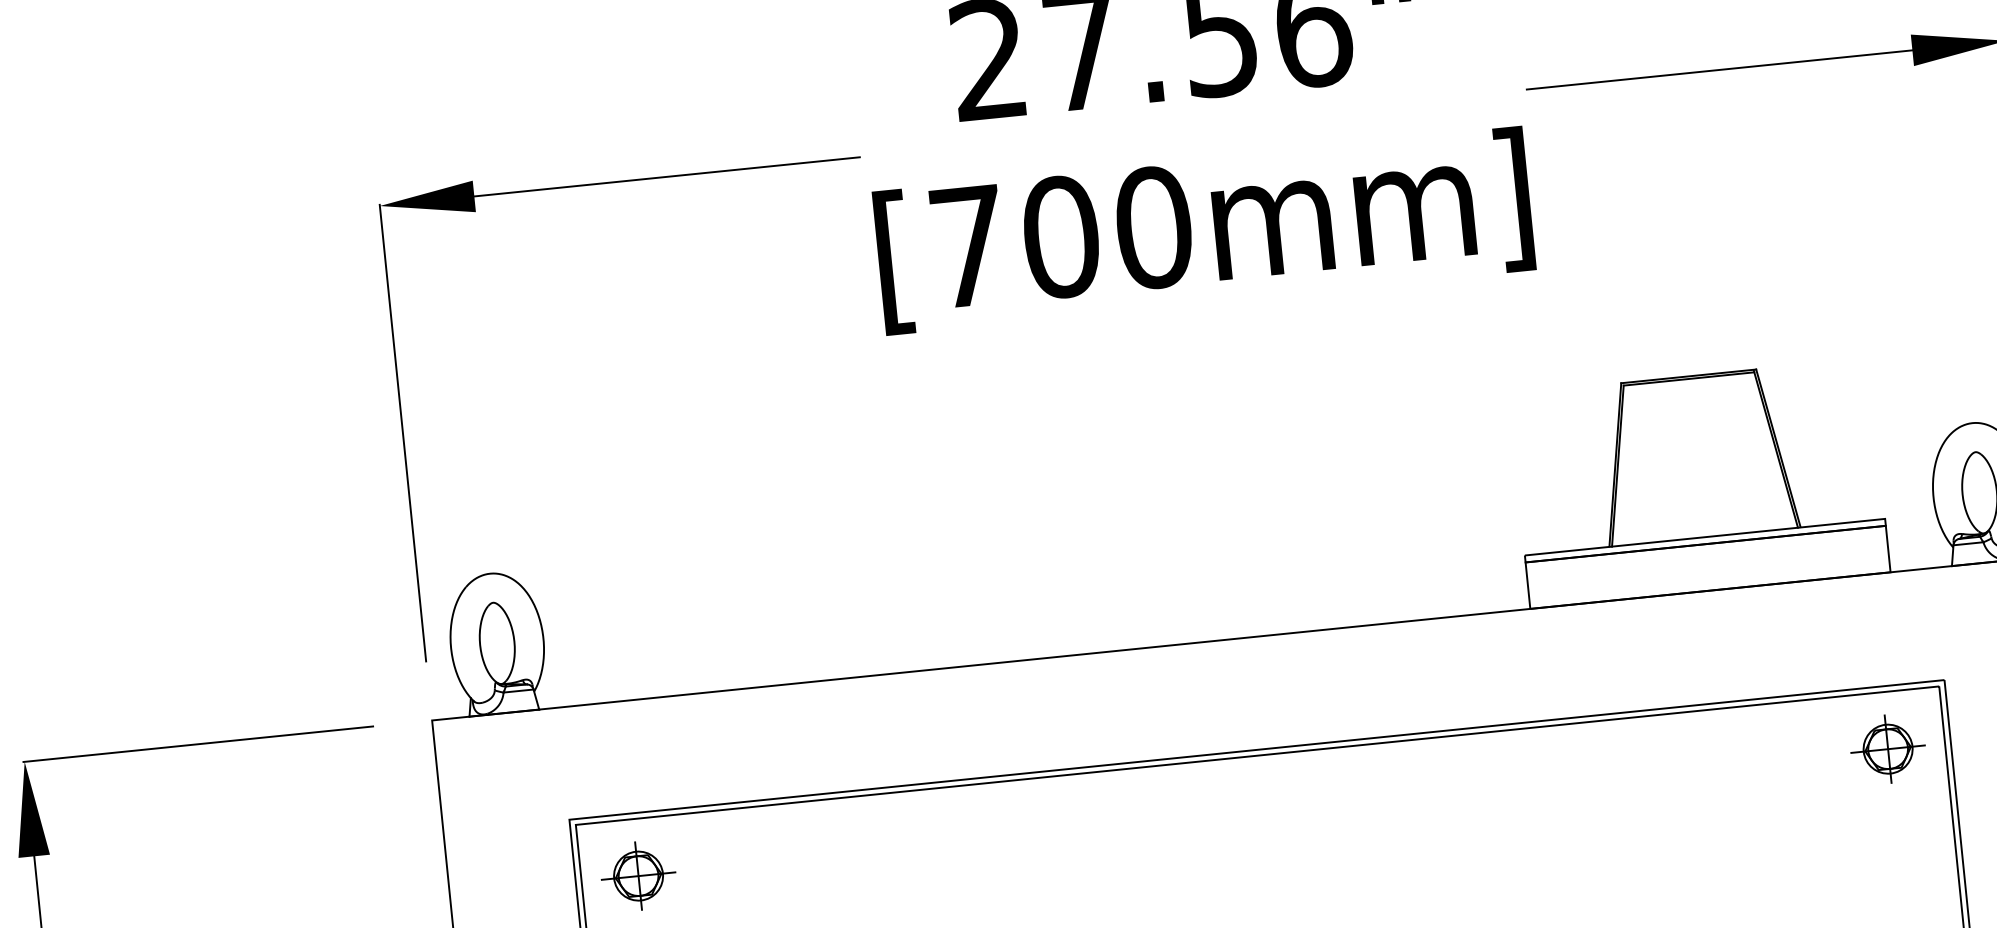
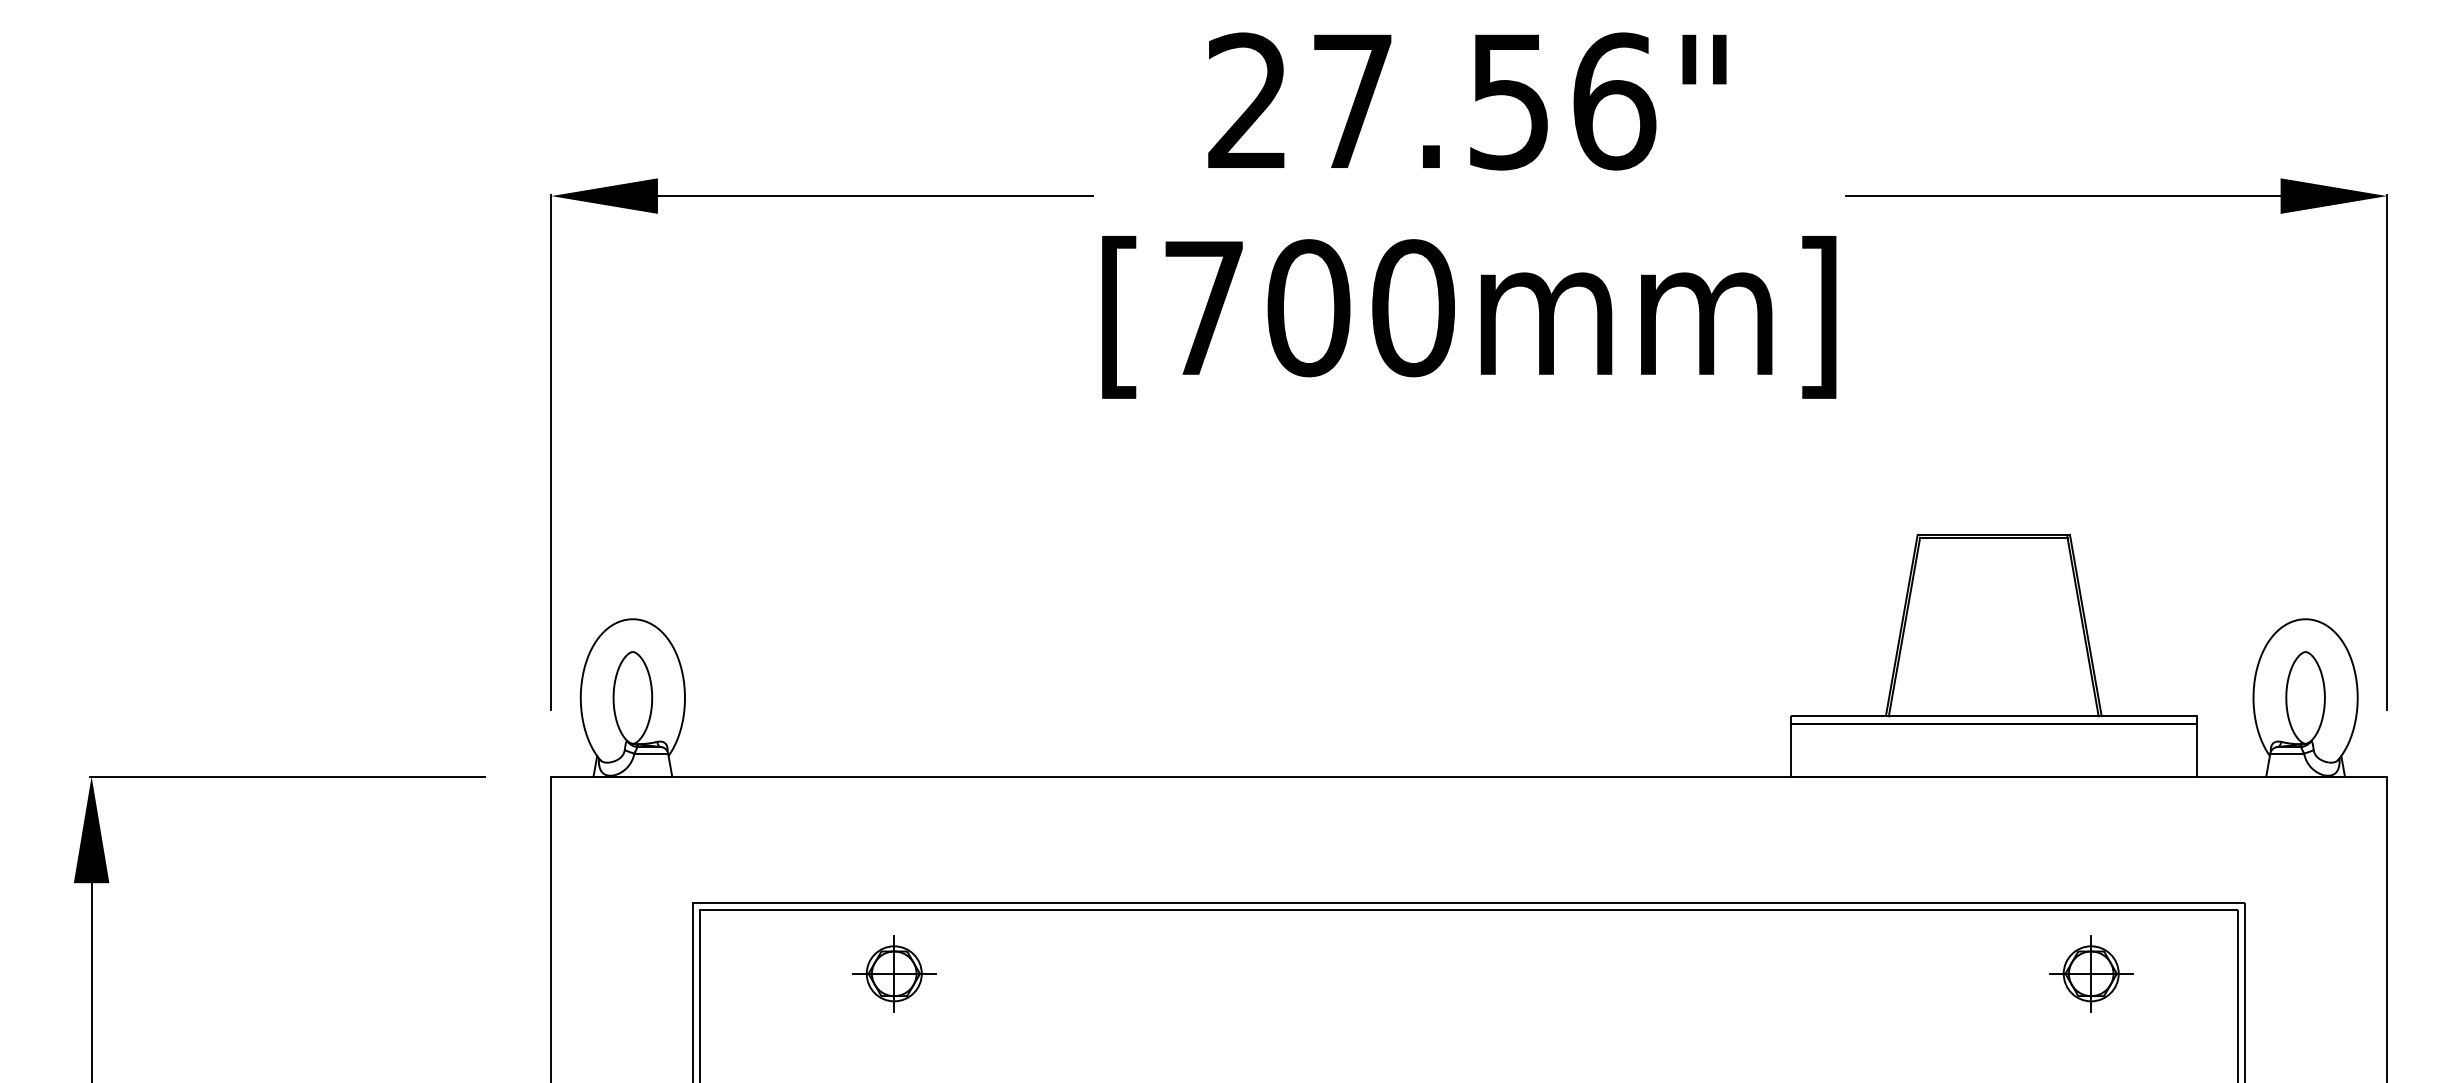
part: (1888, 748) -> (2091, 973), moved
part: (638, 875) -> (894, 973), moved

